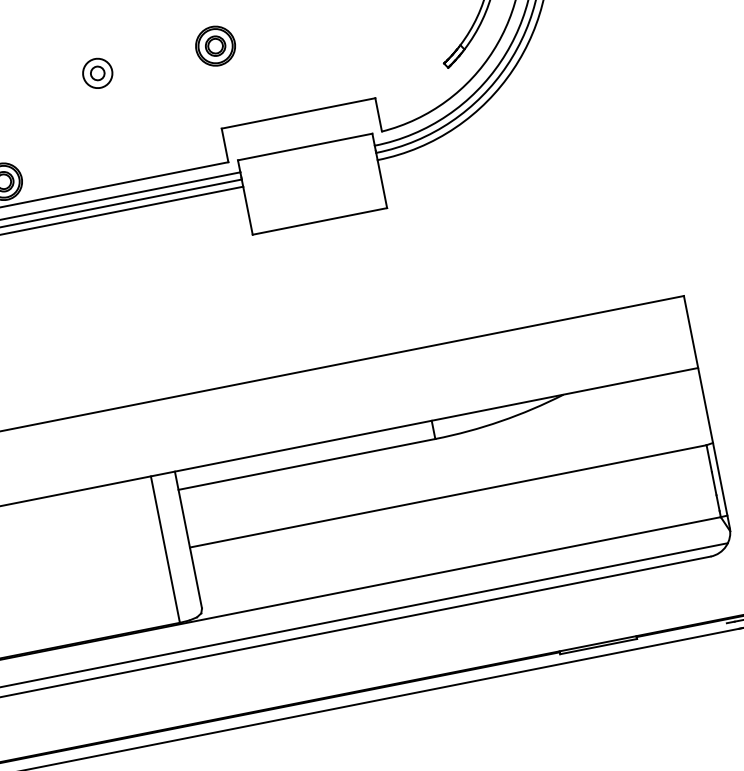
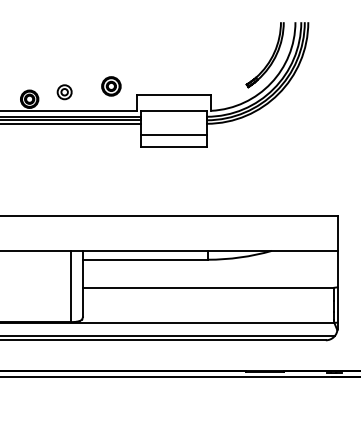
part: (215, 46) -> (111, 86), moved
part: (97, 73) -> (64, 92), moved
line: (314, 197) -> (173, 135), added

